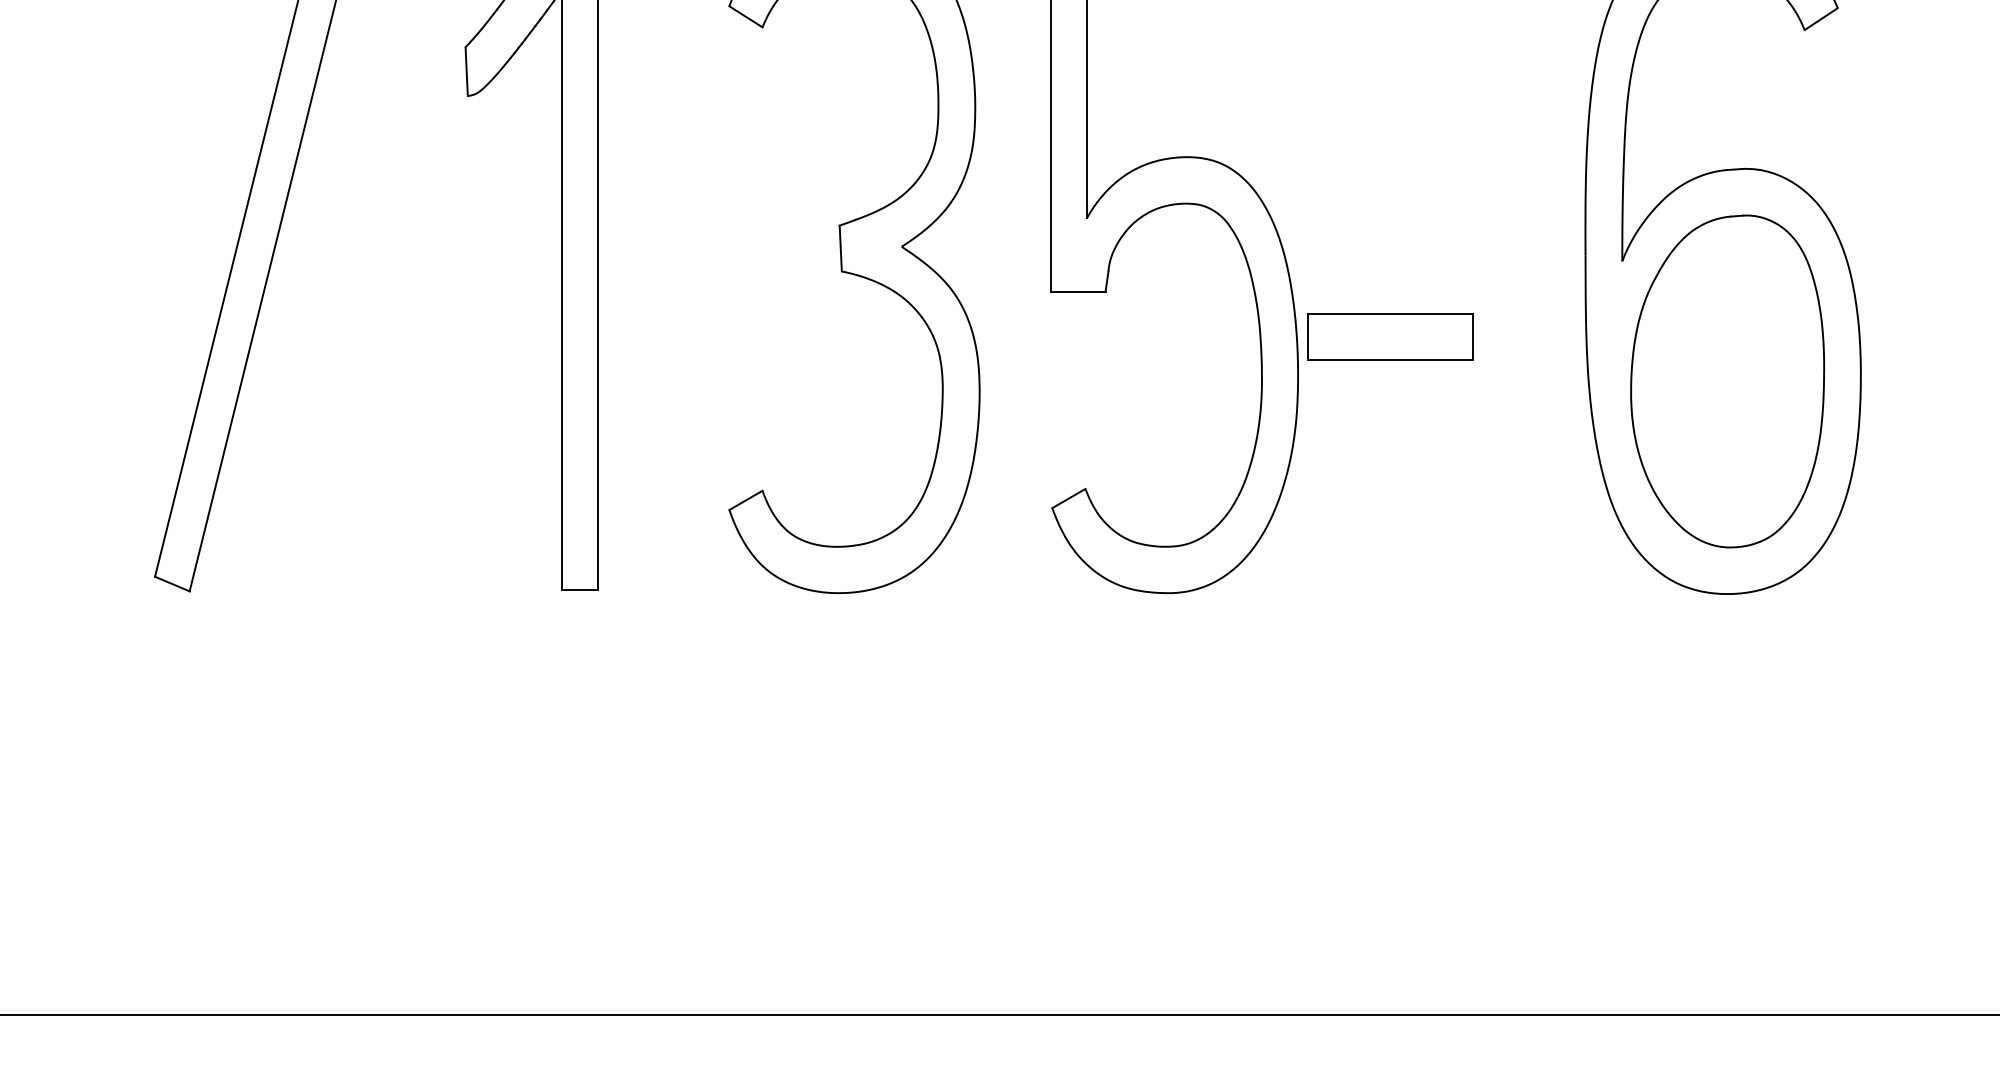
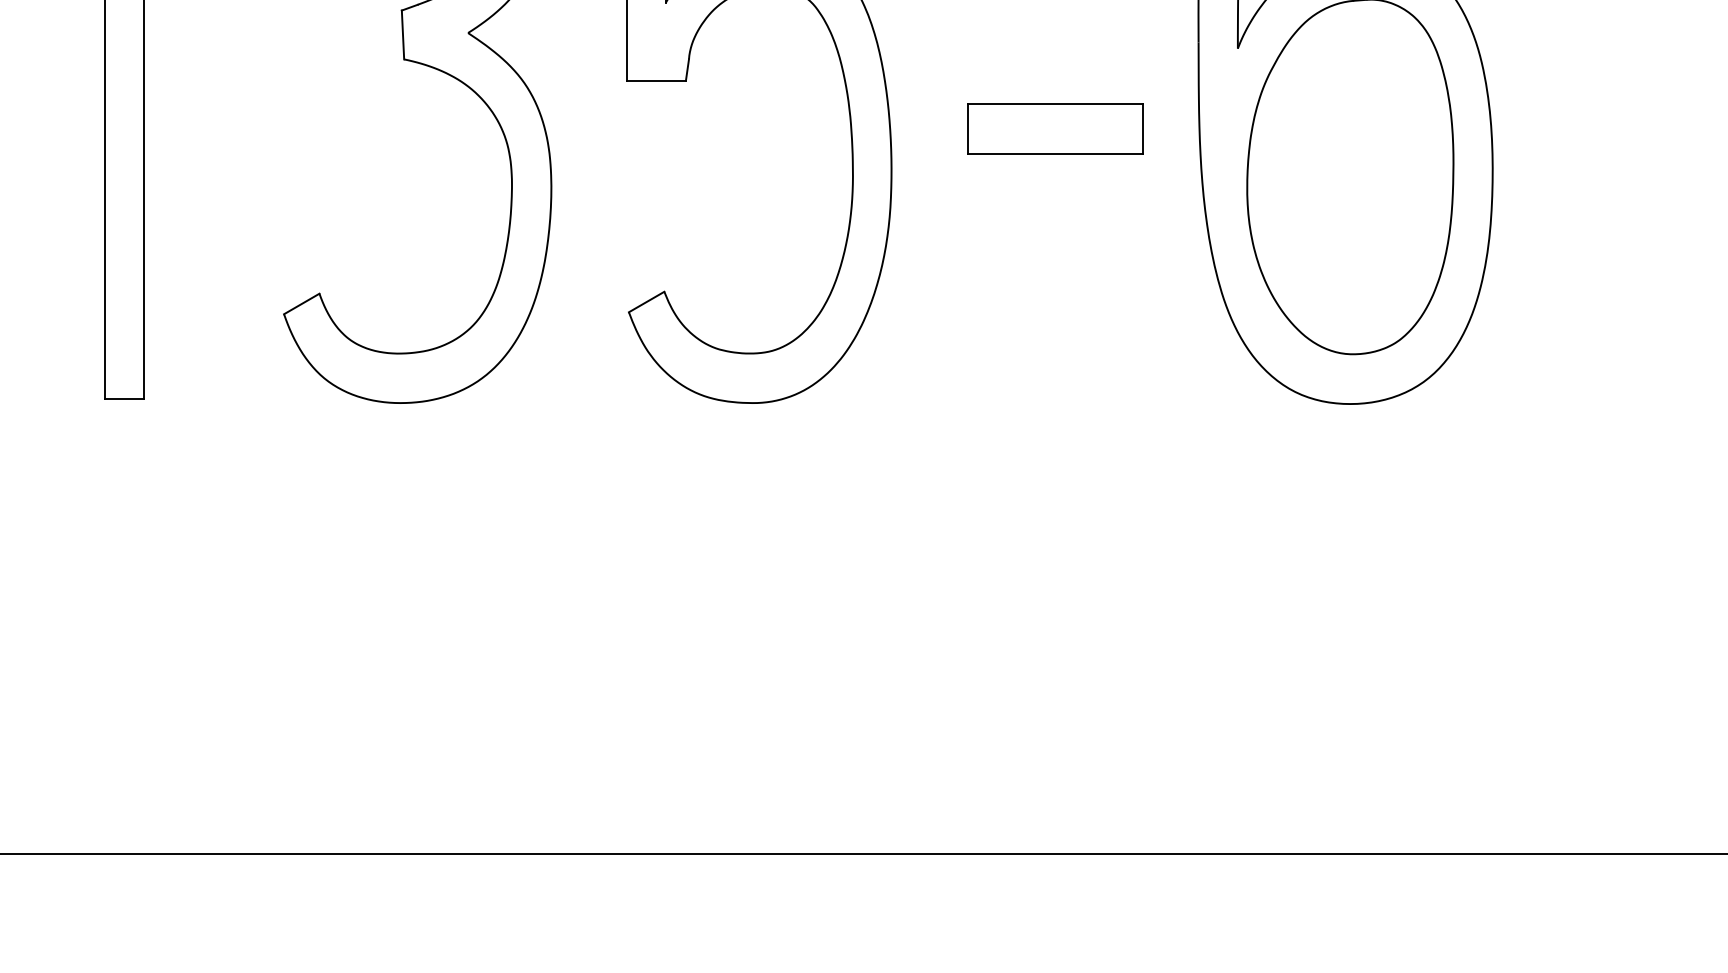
part: (1390, 336) -> (1055, 128), moved

